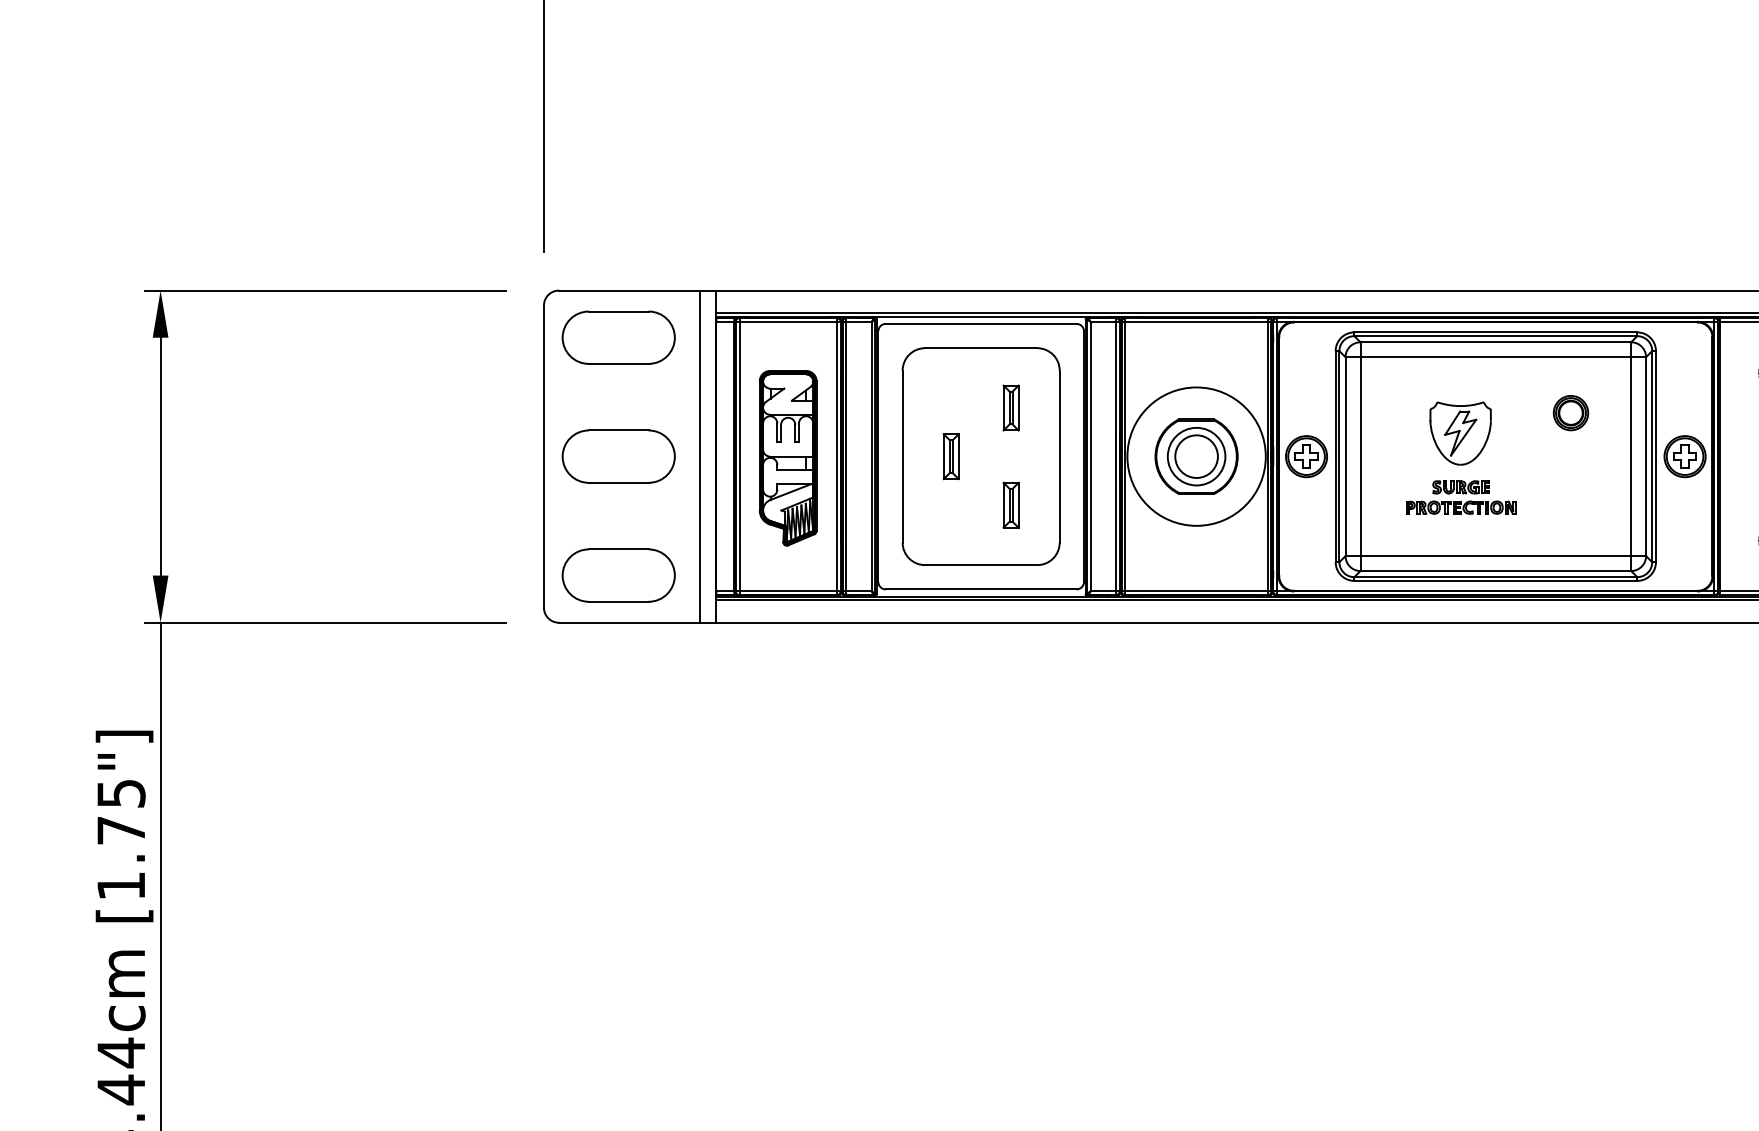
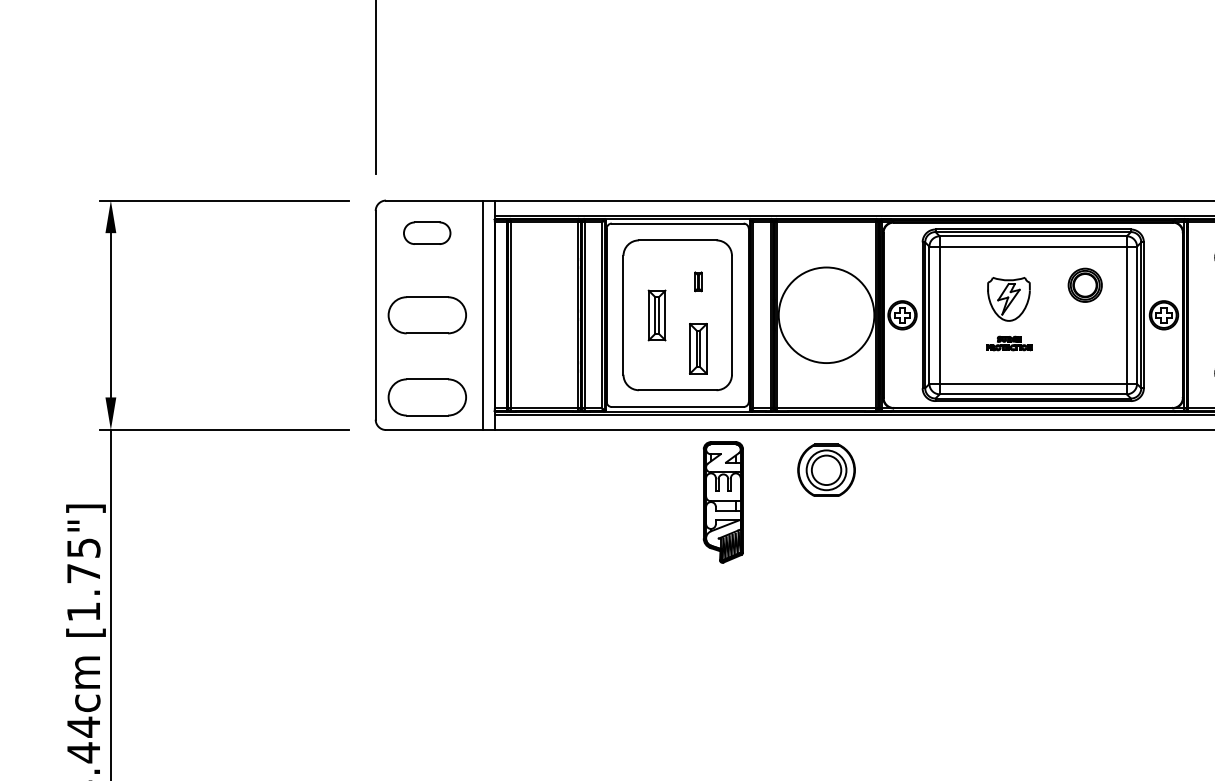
part: (617, 338) -> (426, 233), size x0.6
part: (1011, 407) -> (698, 281), size x0.6
part: (1570, 412) -> (1084, 284), size x1.4
part: (950, 455) -> (656, 314), size x1.6
part: (1196, 455) -> (826, 469), moved
part: (786, 458) -> (722, 502), moved
part: (1461, 497) -> (1009, 343), size x0.6
part: (1011, 504) -> (698, 348), size x1.6

